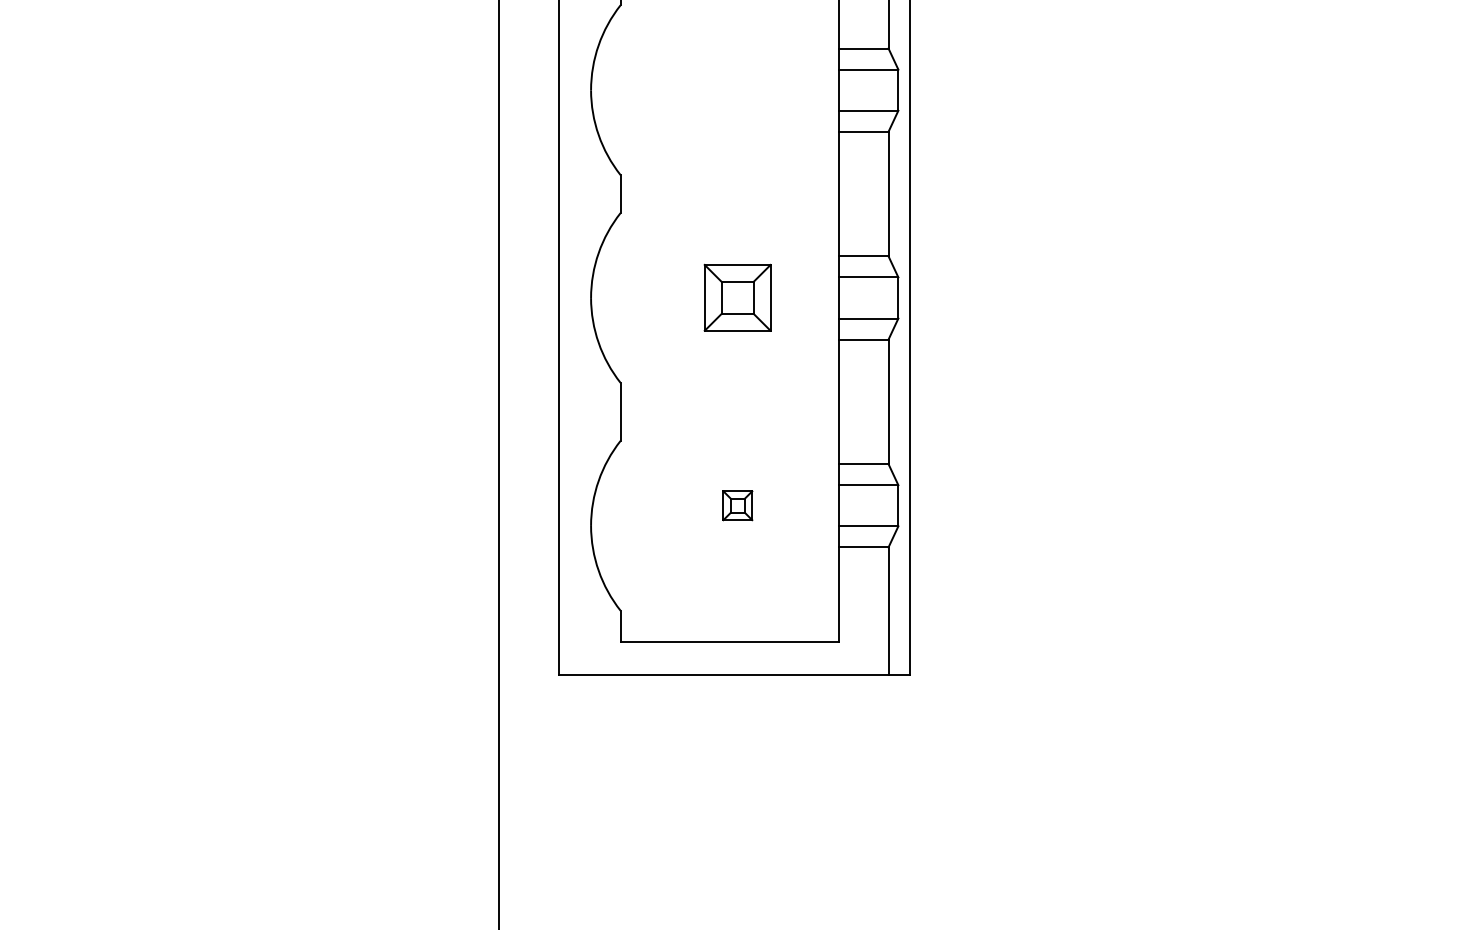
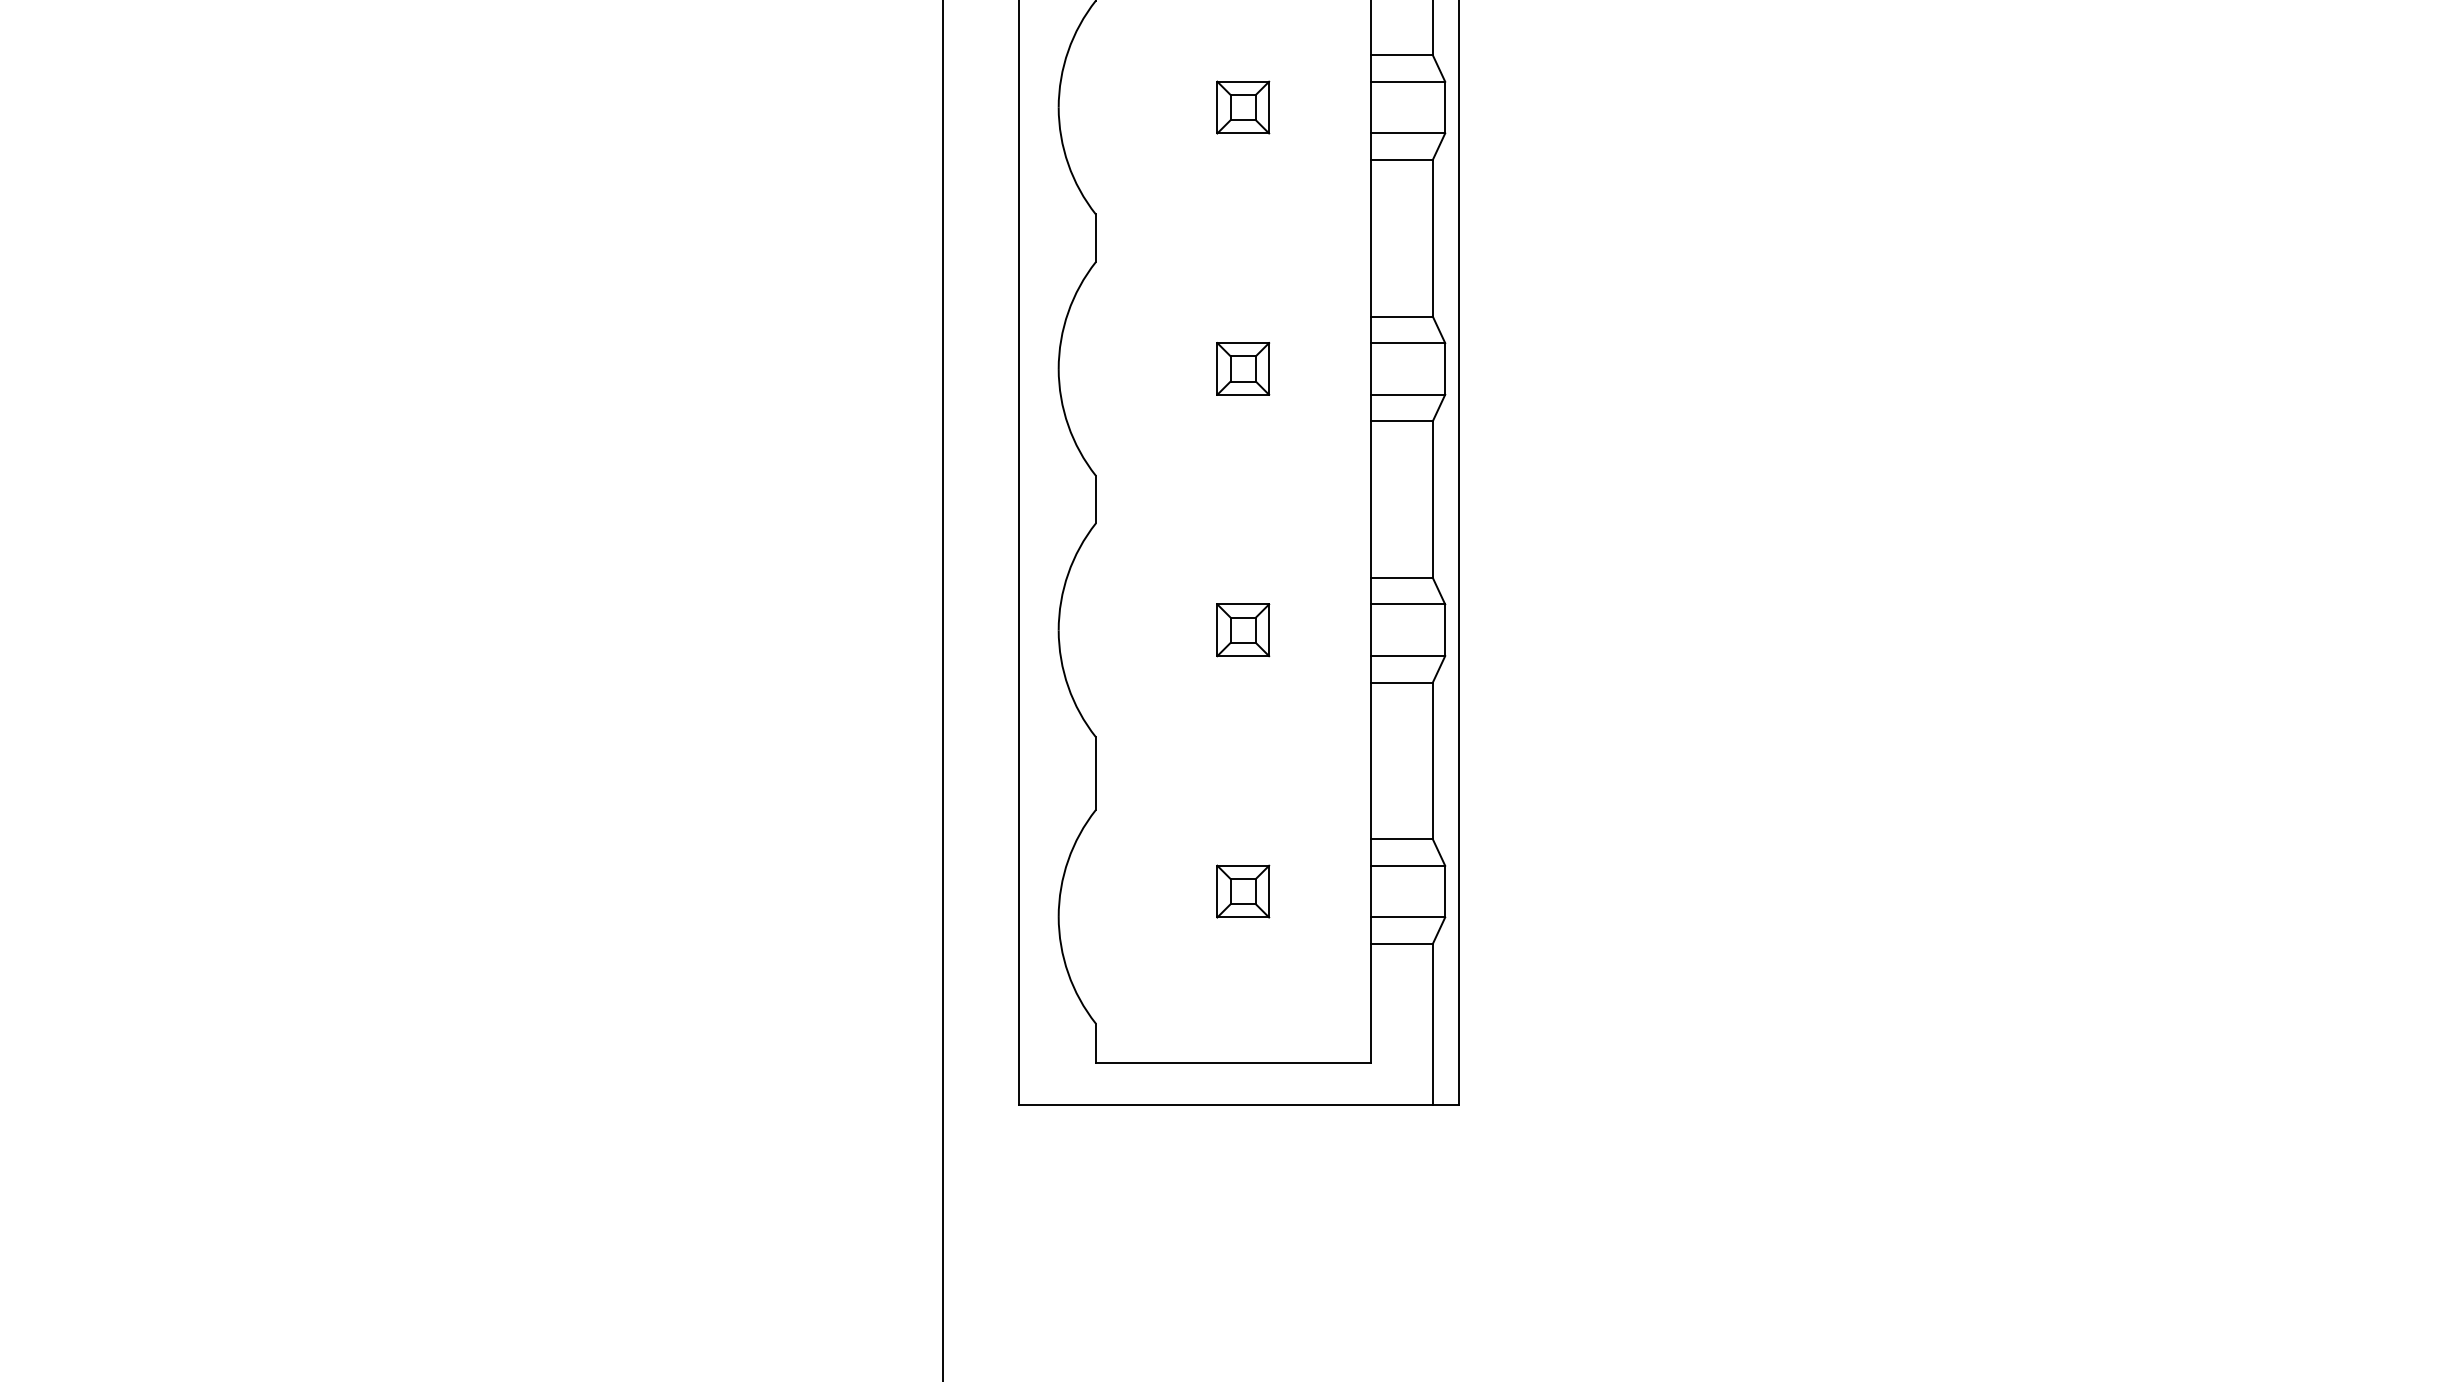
part: (738, 89) -> (1243, 368), added
part: (738, 298) -> (1243, 630), size x0.62
part: (738, 505) -> (1243, 891), size x1.43

